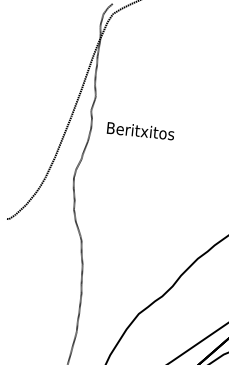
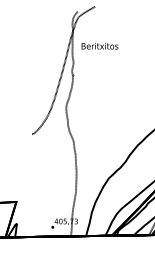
text: (140, 129) -> (99, 45), moved

